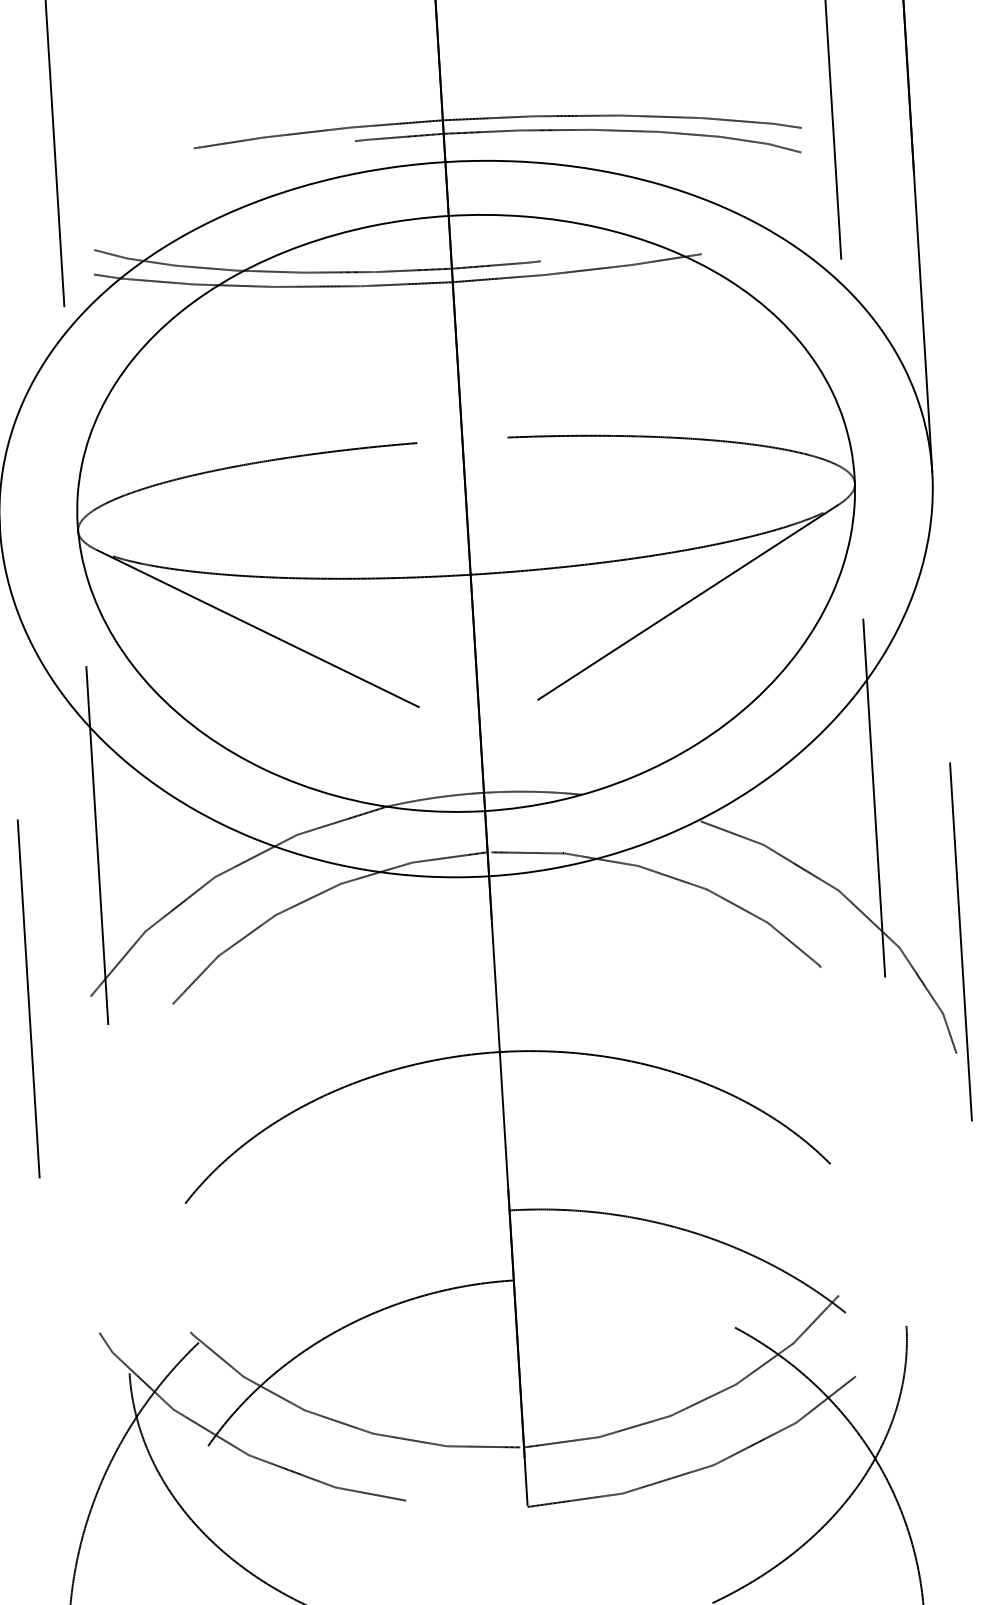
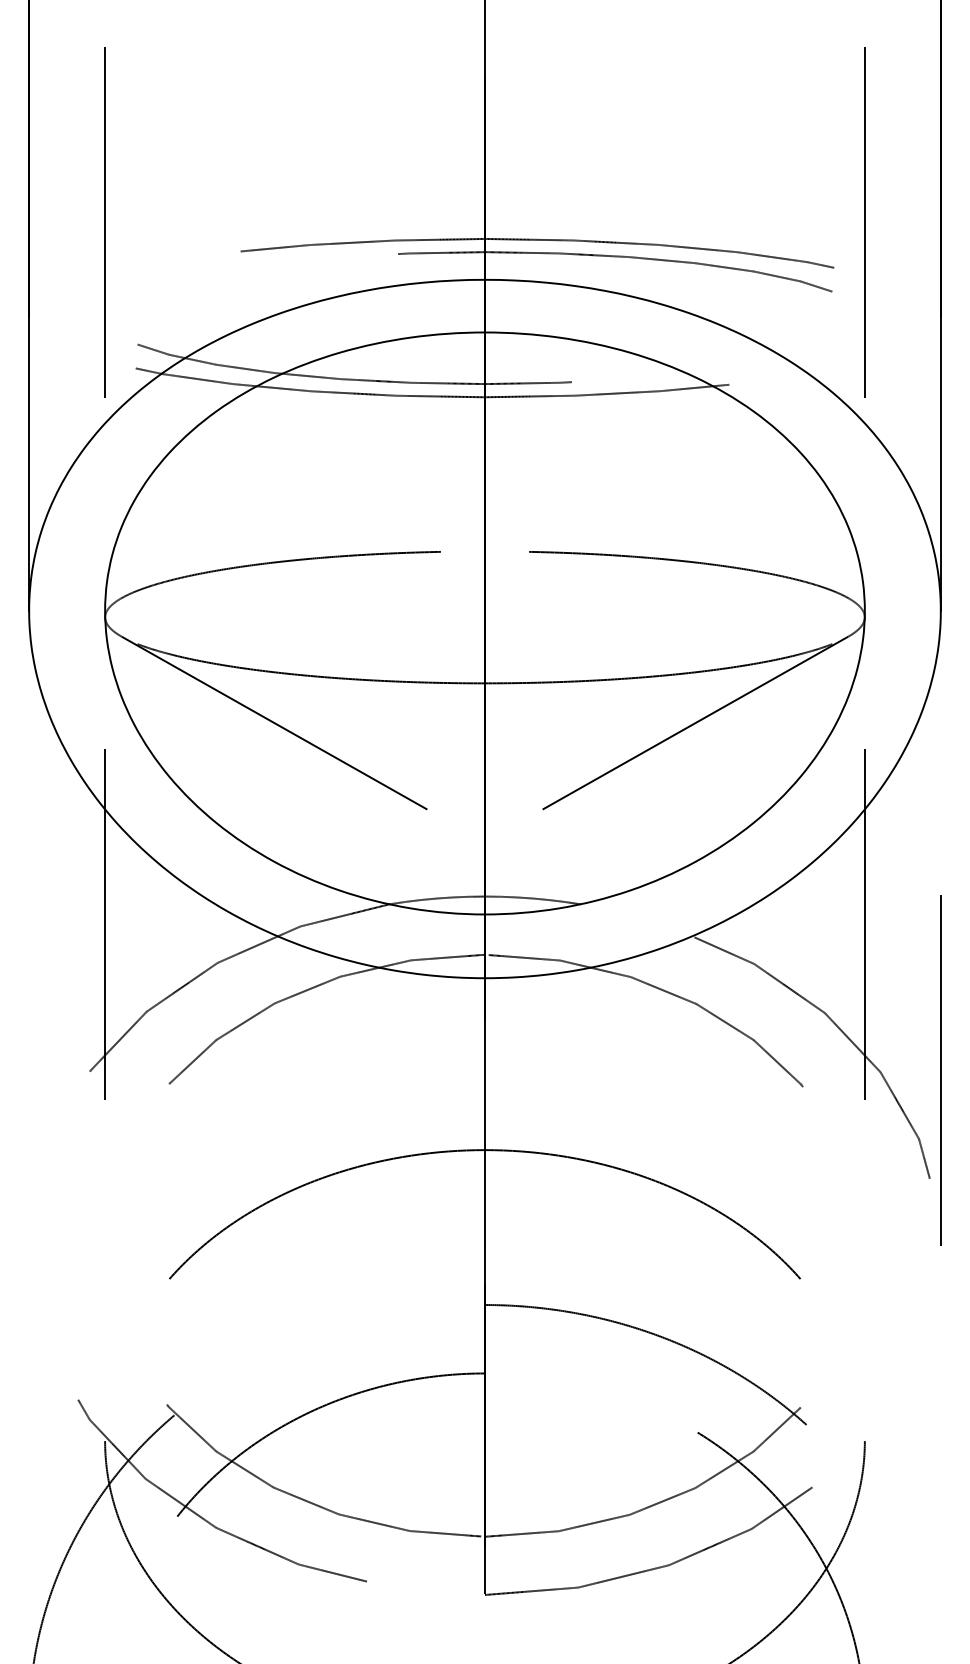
line: (28, 999) -> (28, 1070), removed

